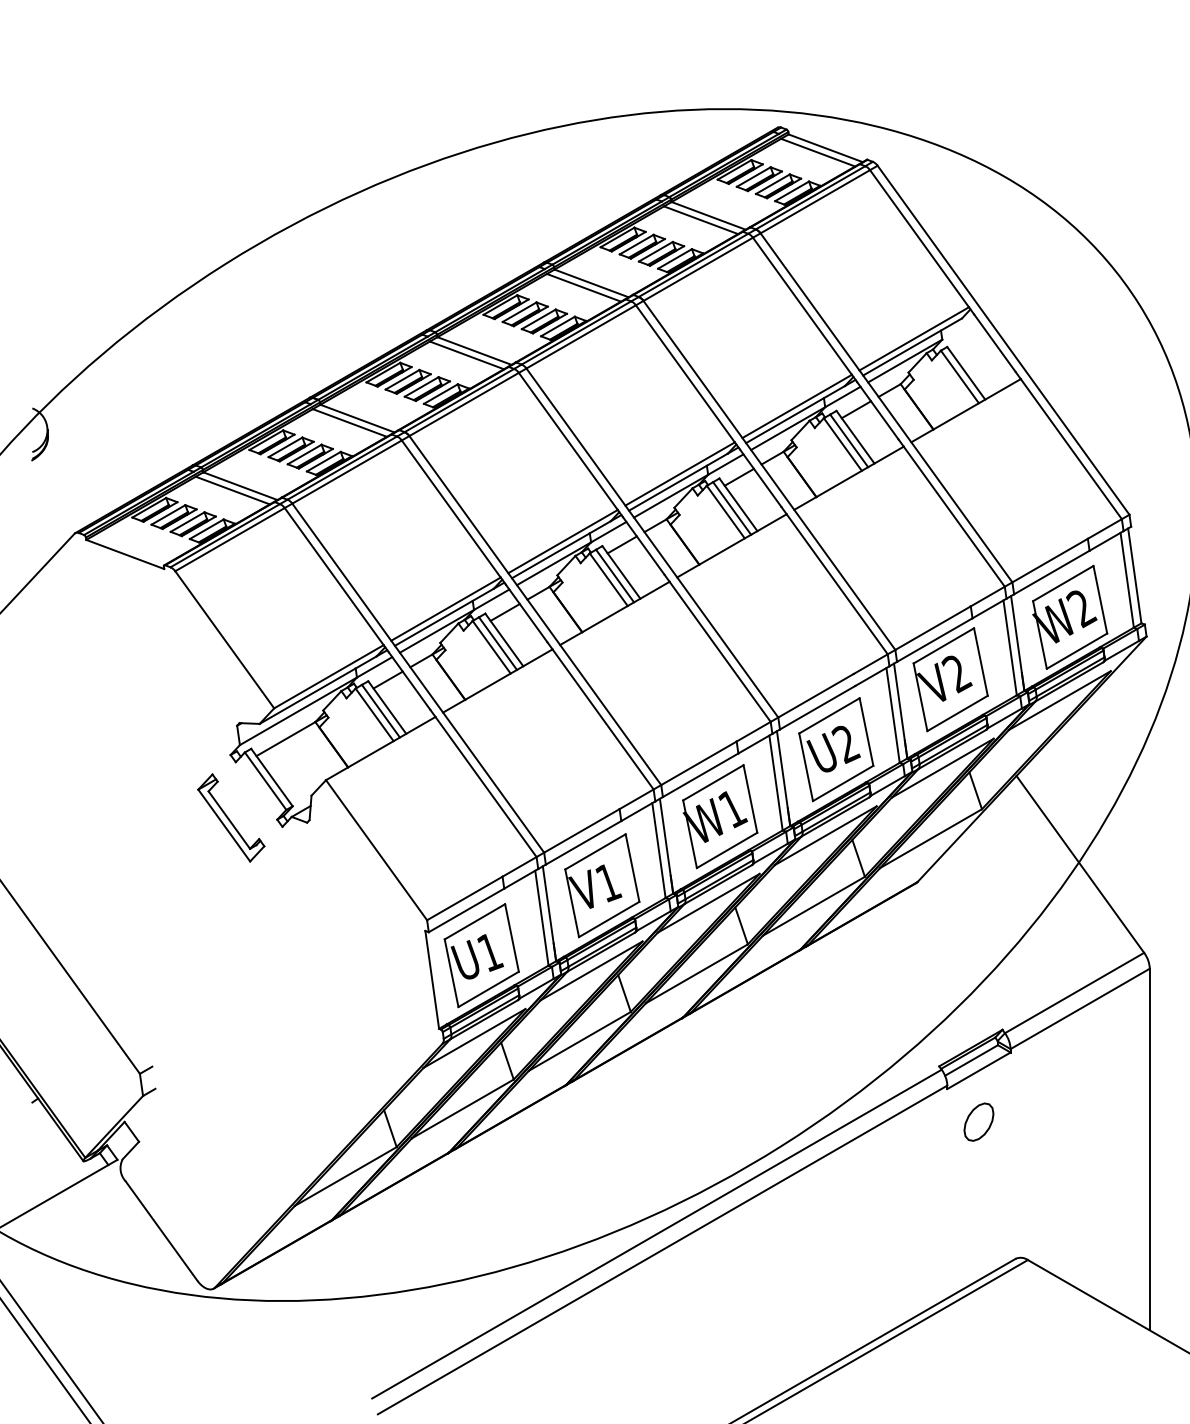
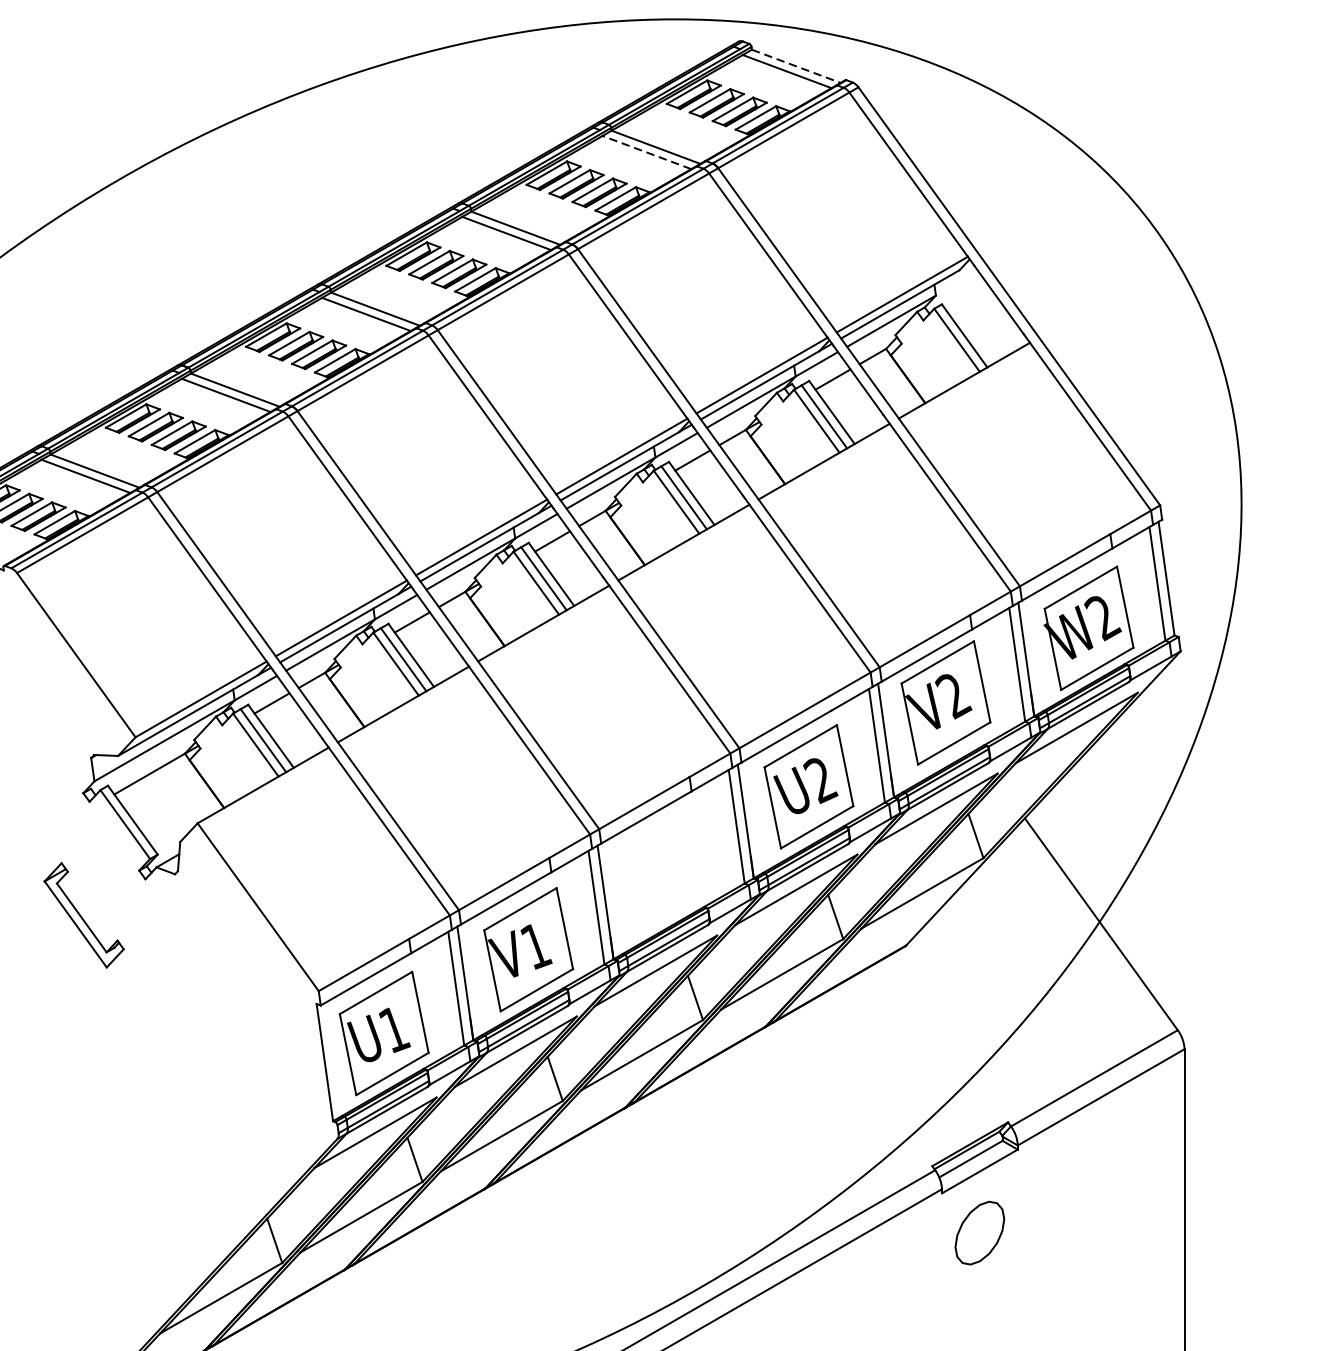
line: (825, 148) -> (796, 66), solid -> dashed
line: (701, 220) -> (647, 152), solid -> dashed
part: (720, 816) -> (670, 866), removed
part: (231, 817) -> (84, 914), moved
part: (978, 1121) -> (979, 1232), size x1.4

